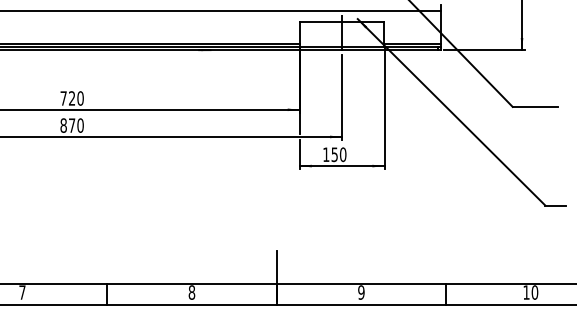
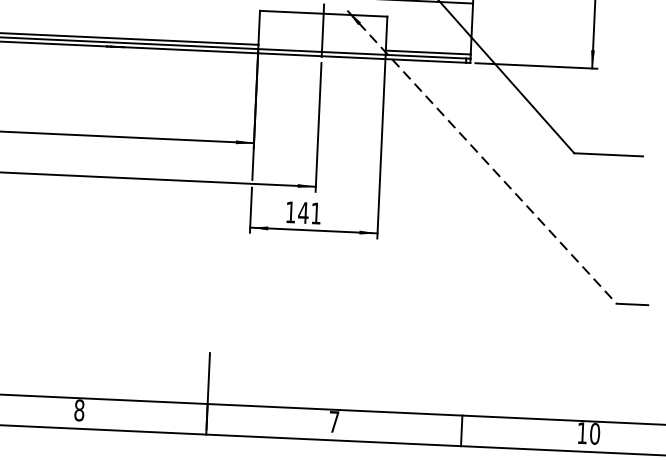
line: (451, 112) -> (481, 157), solid -> dashed
text: (338, 154) -> (309, 212), 150 -> 141
text: (361, 292) -> (334, 421), 9 -> 7

